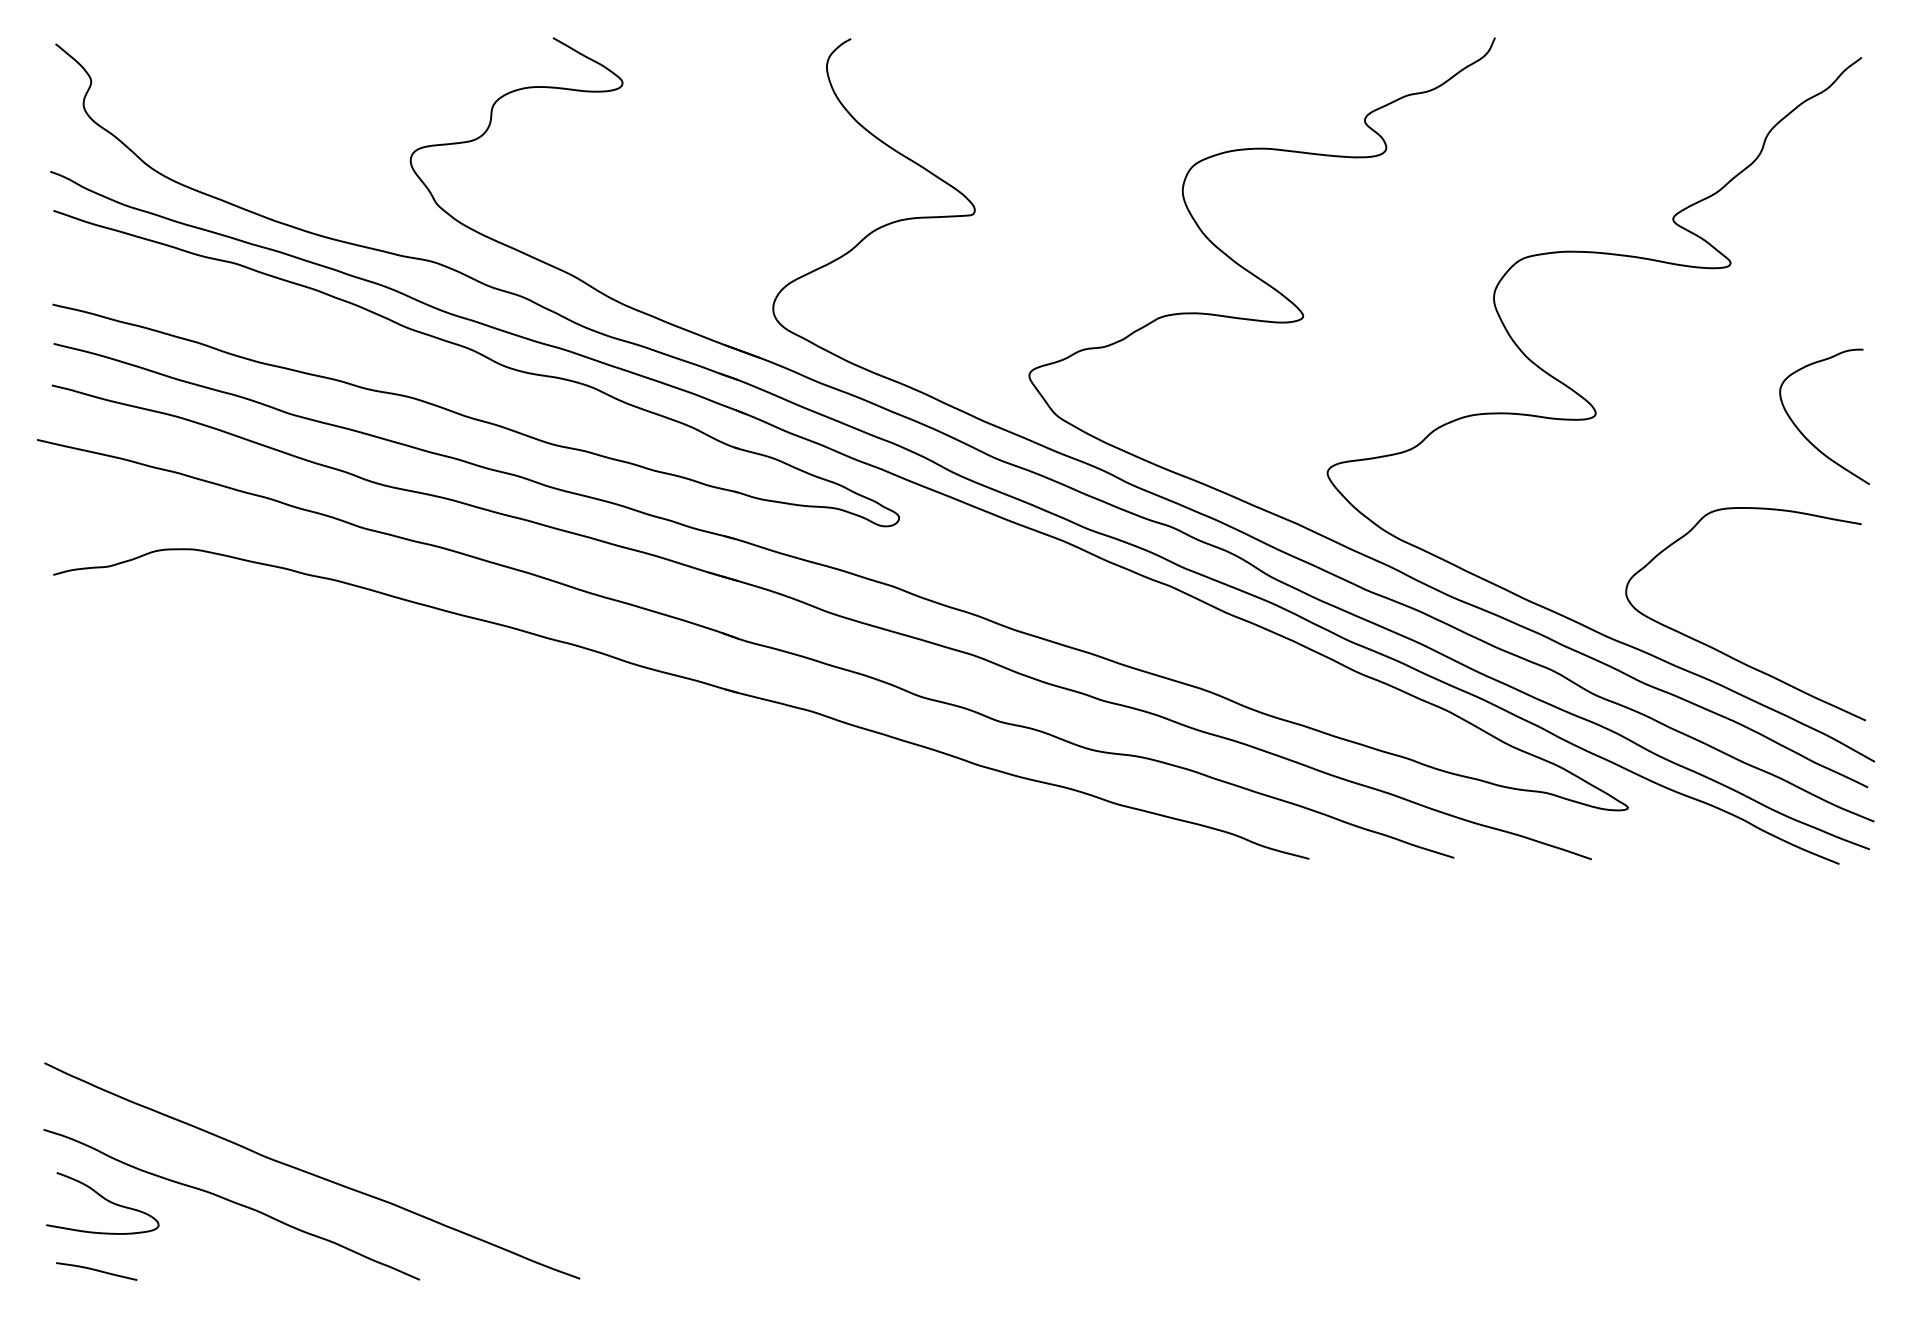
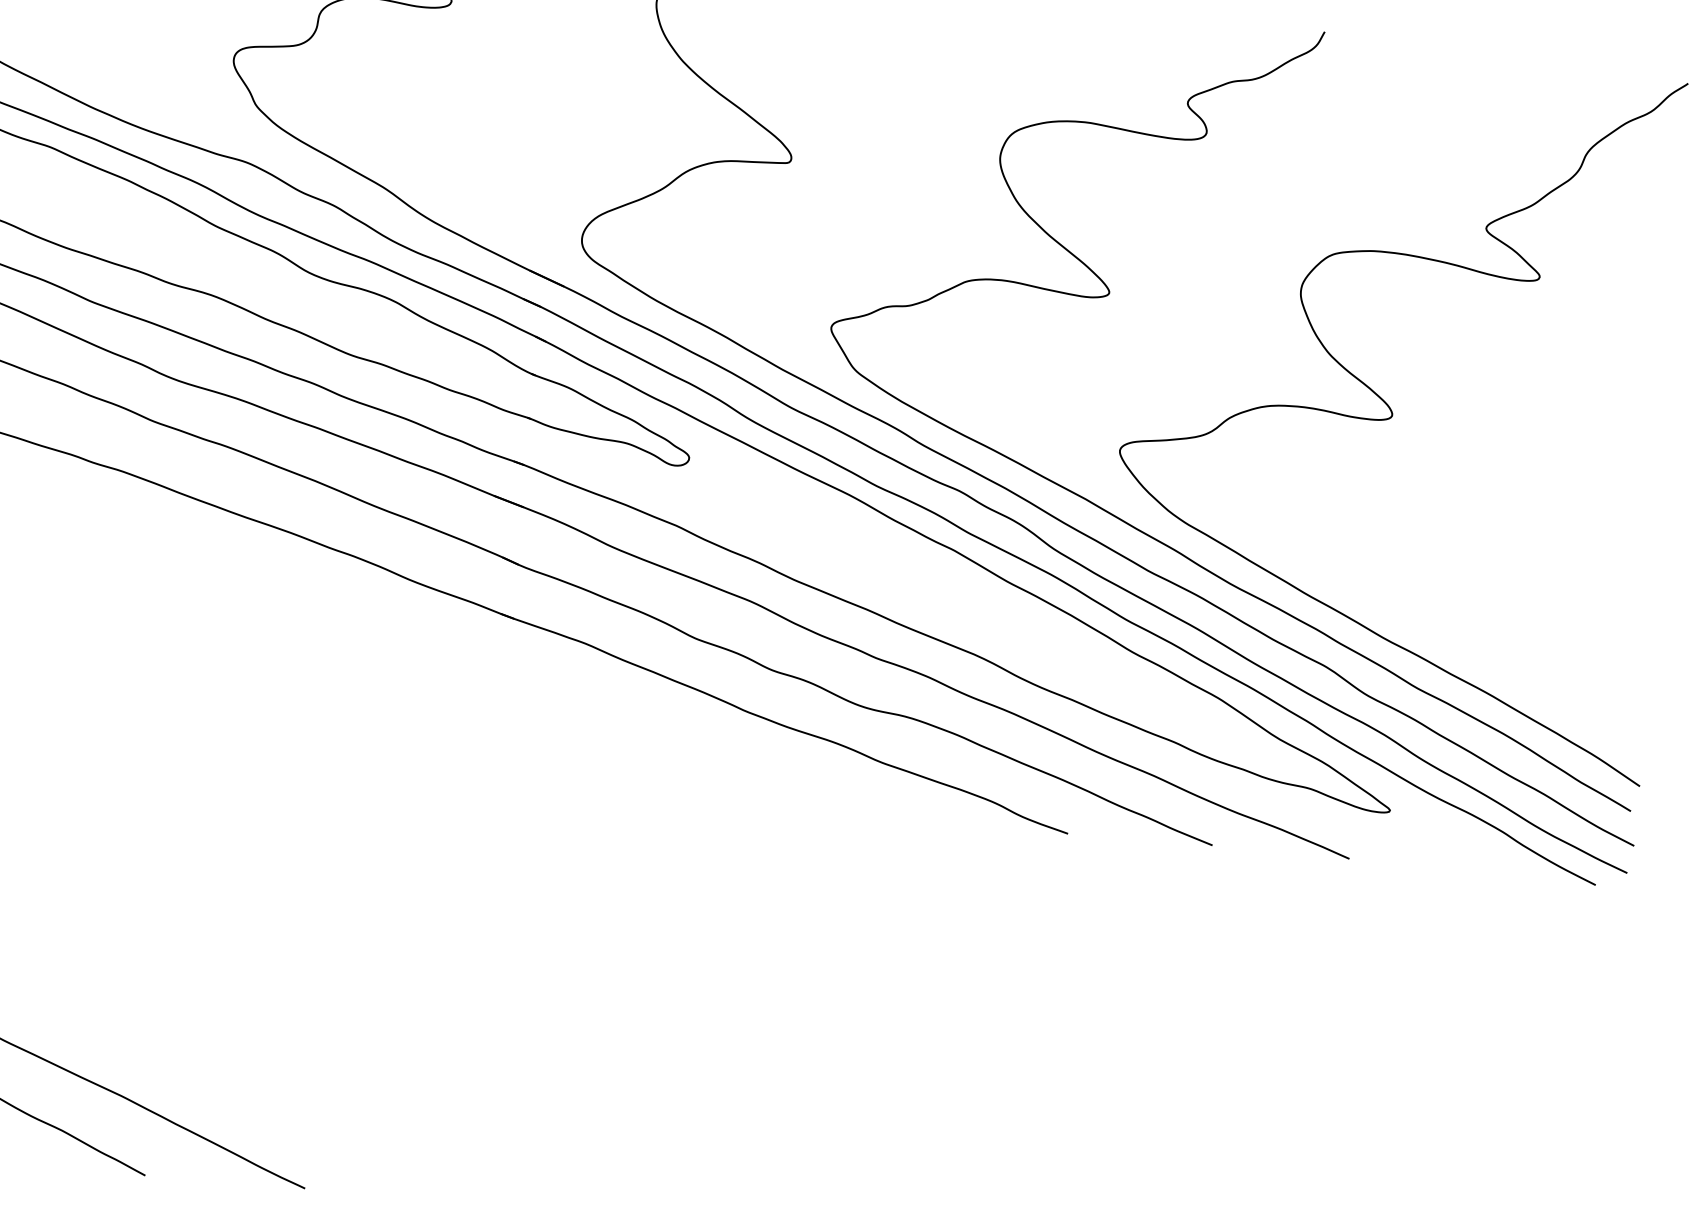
curve: (1803, 433) -> (1597, 453), removed
curve: (1722, 651) -> (1497, 663), removed

